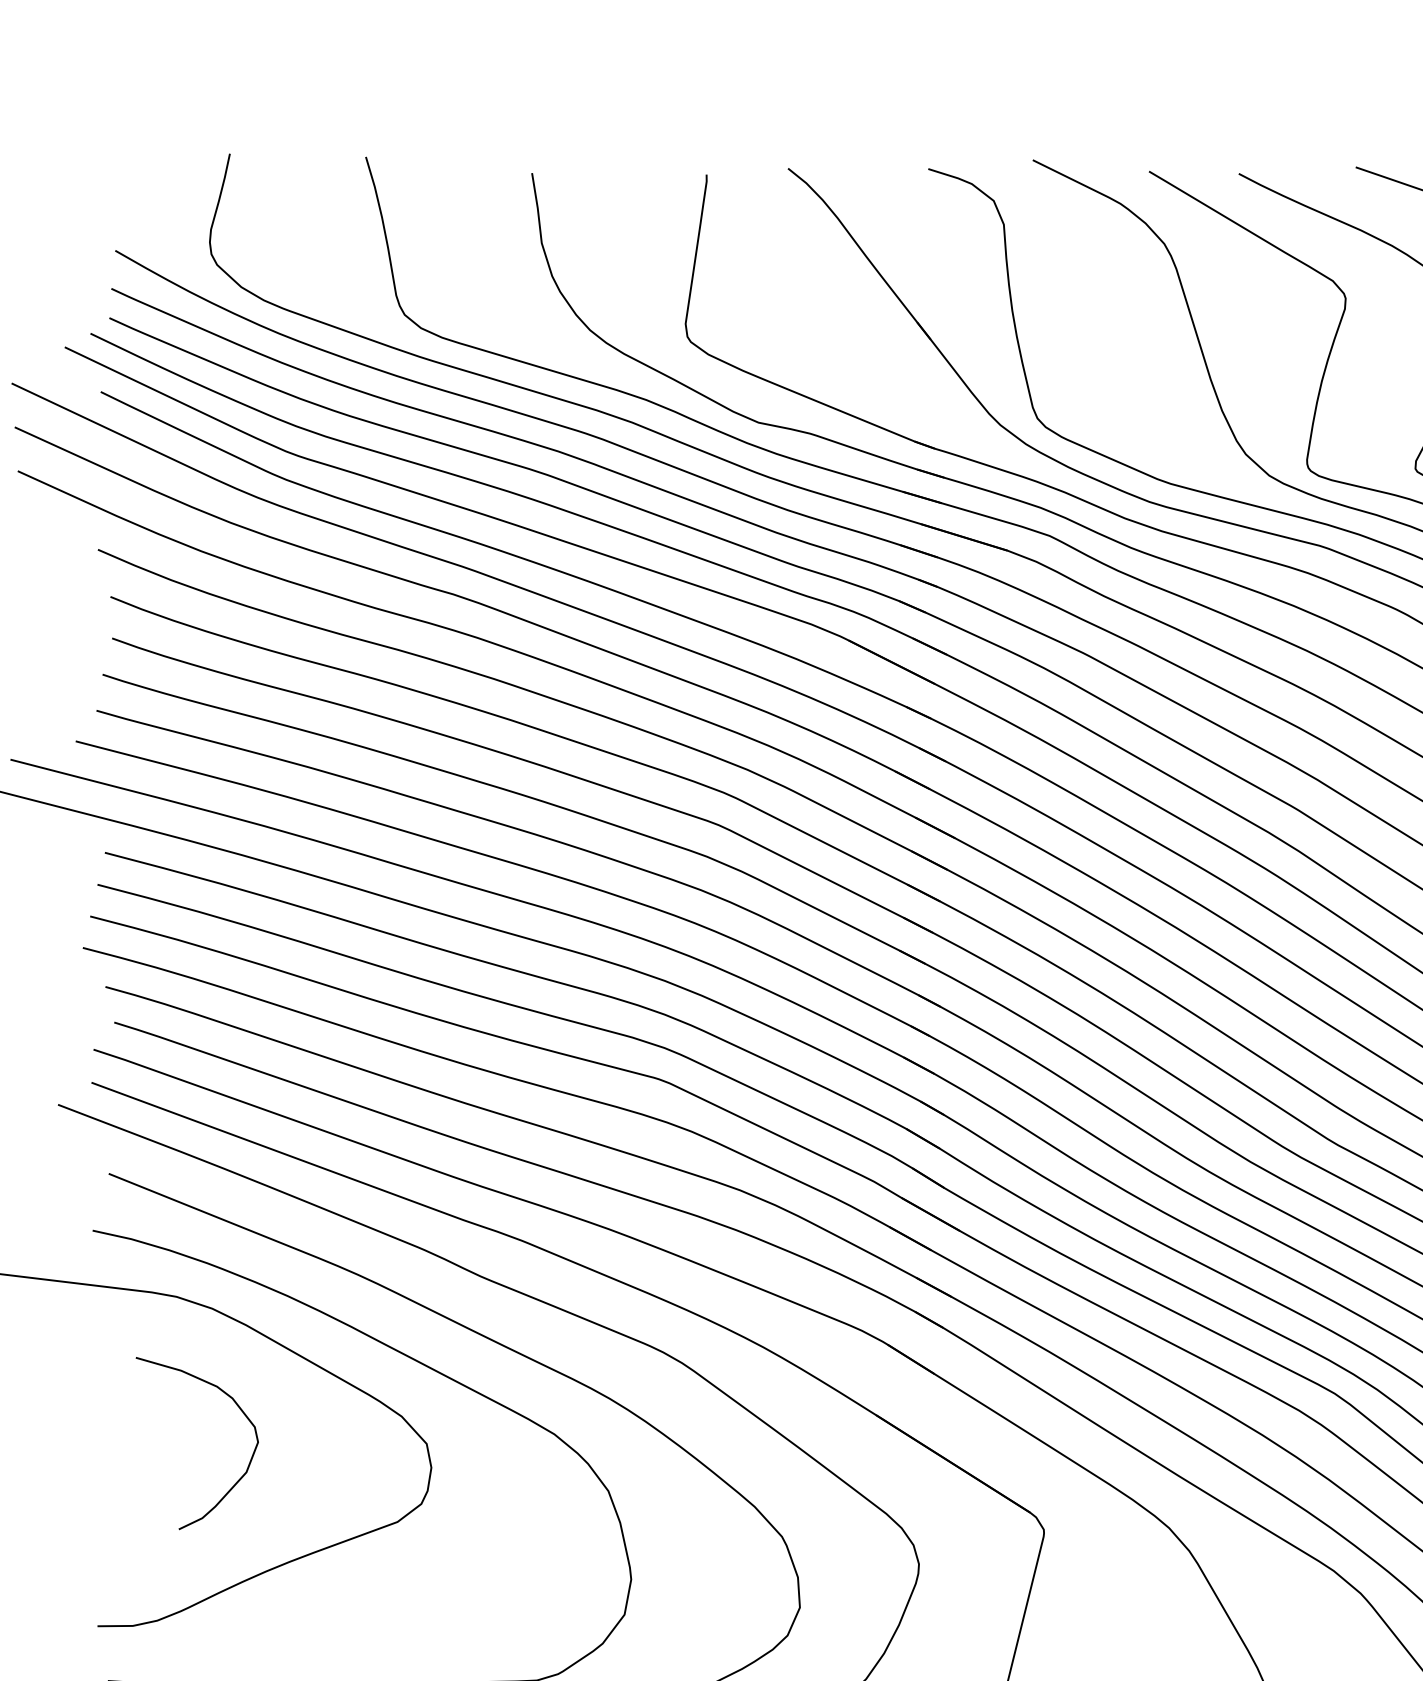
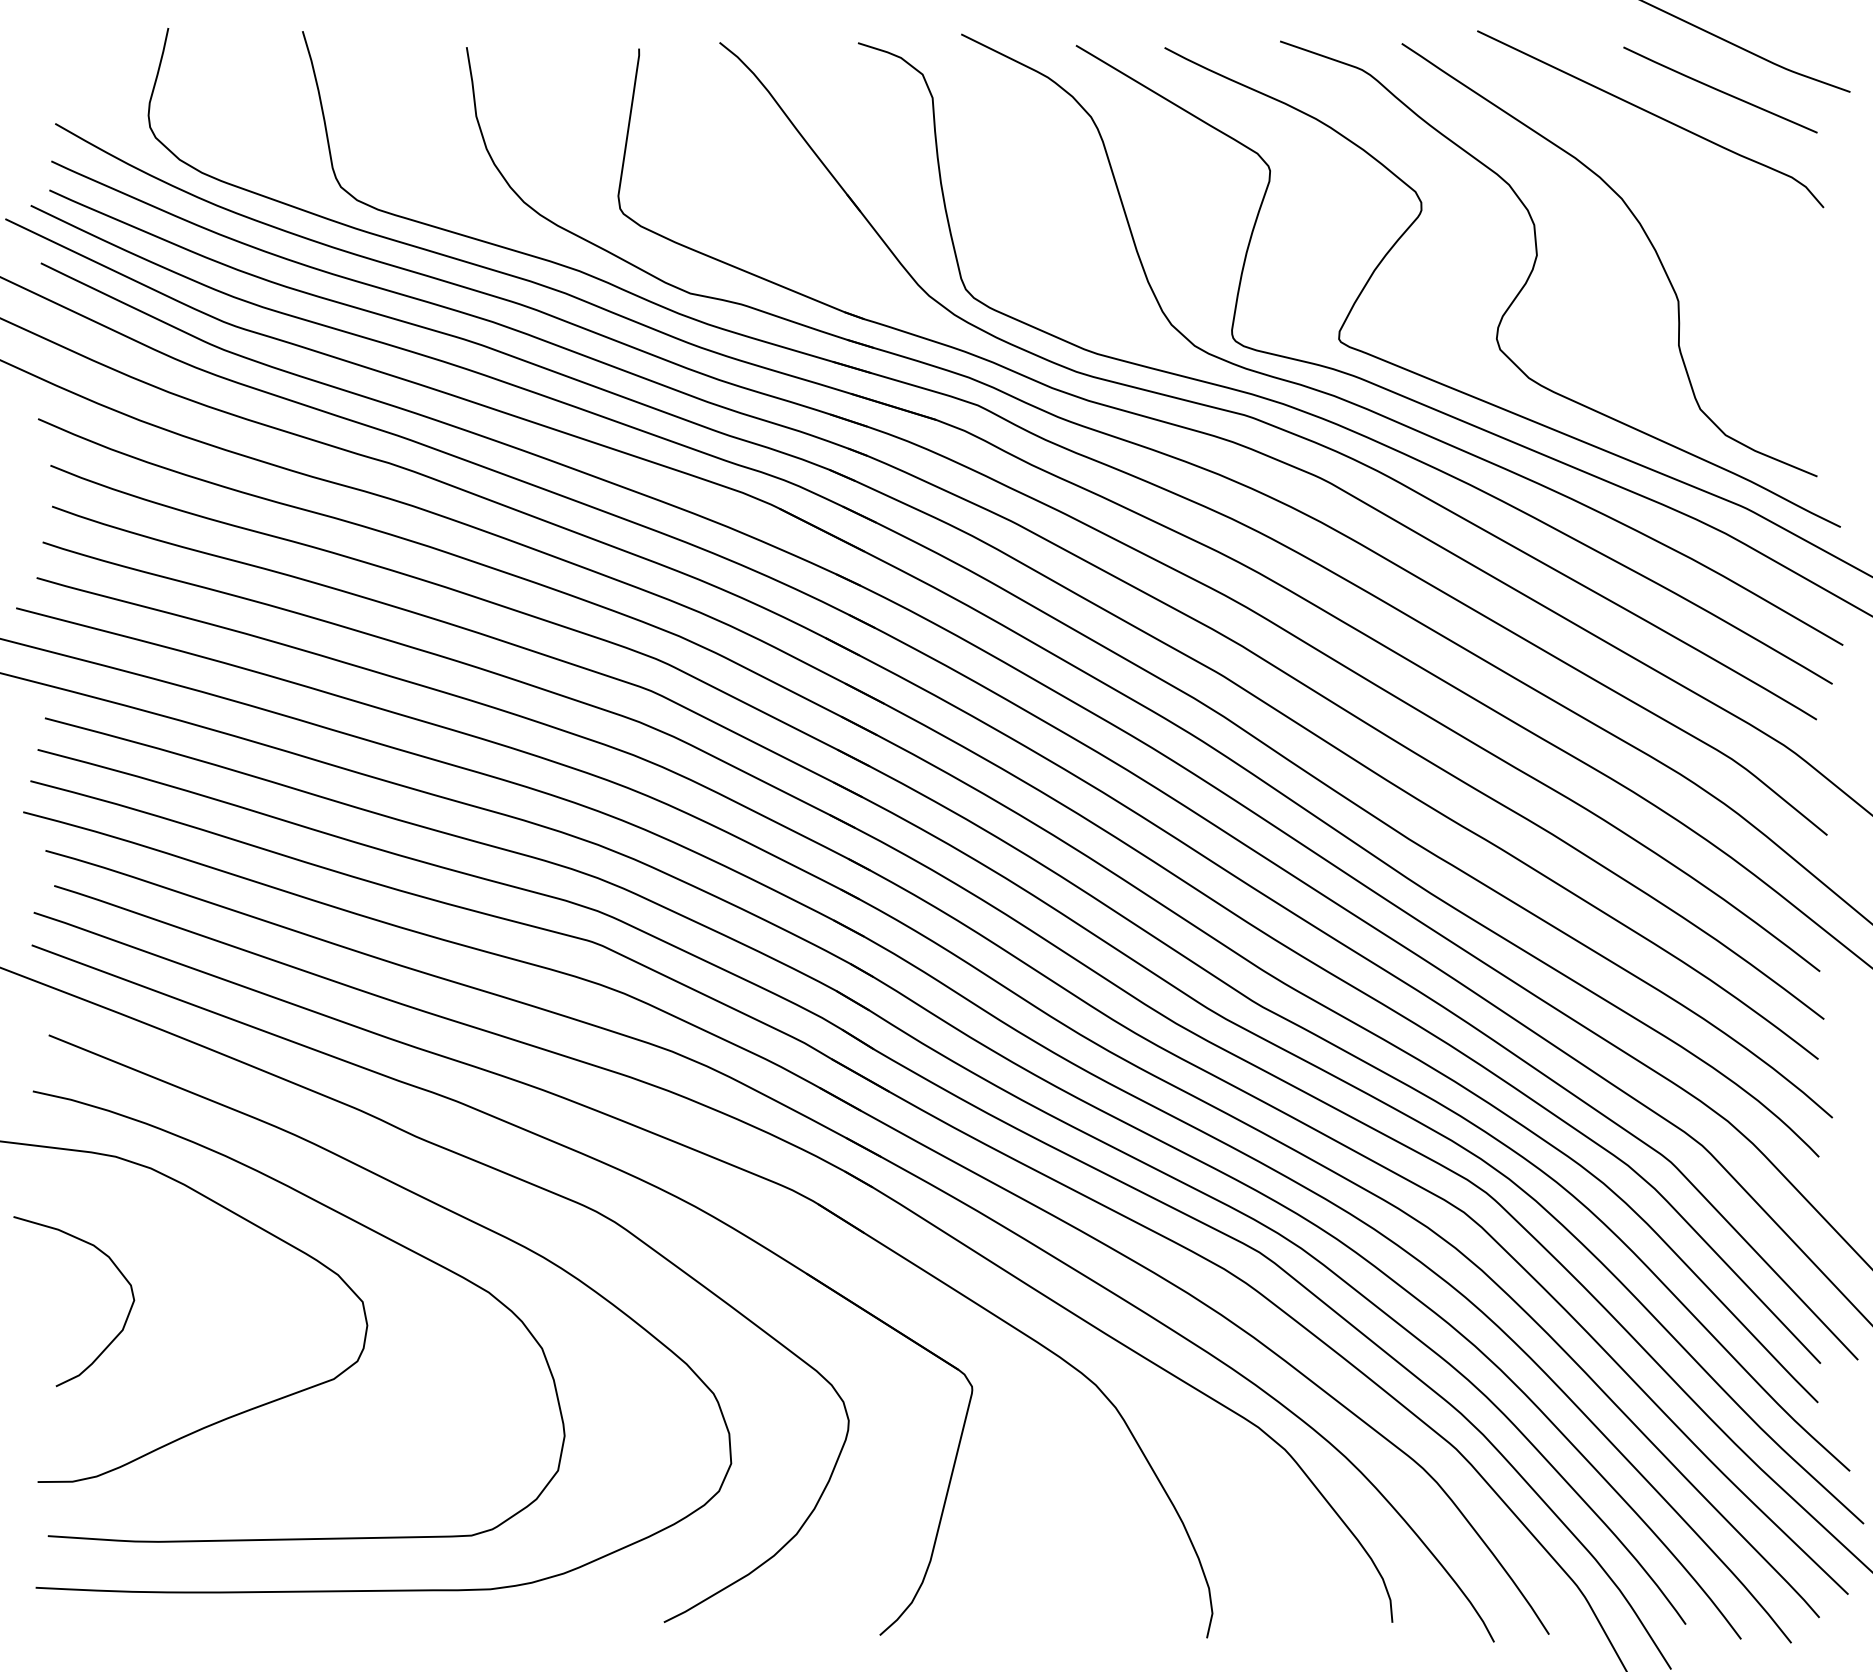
curve: (242, 1413) -> (118, 1271), moved

